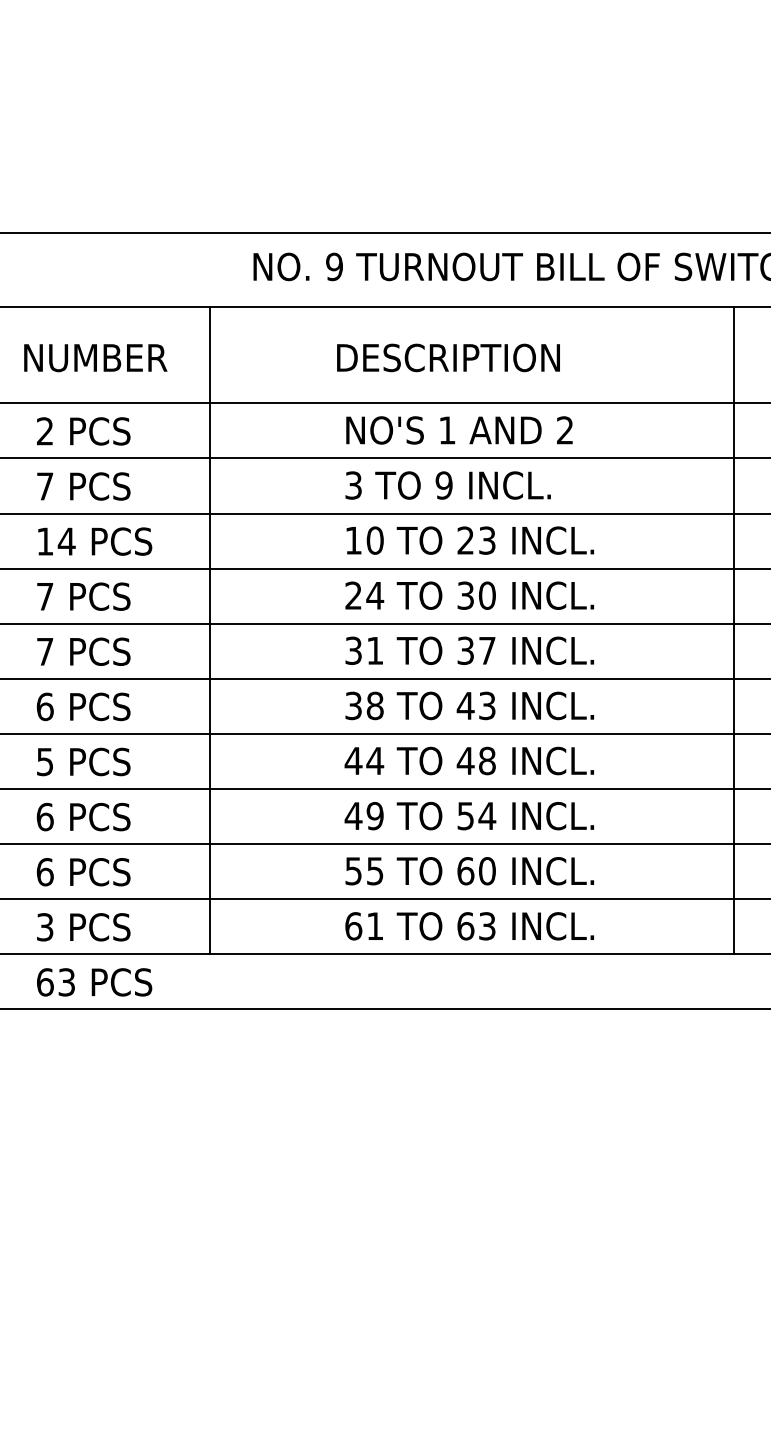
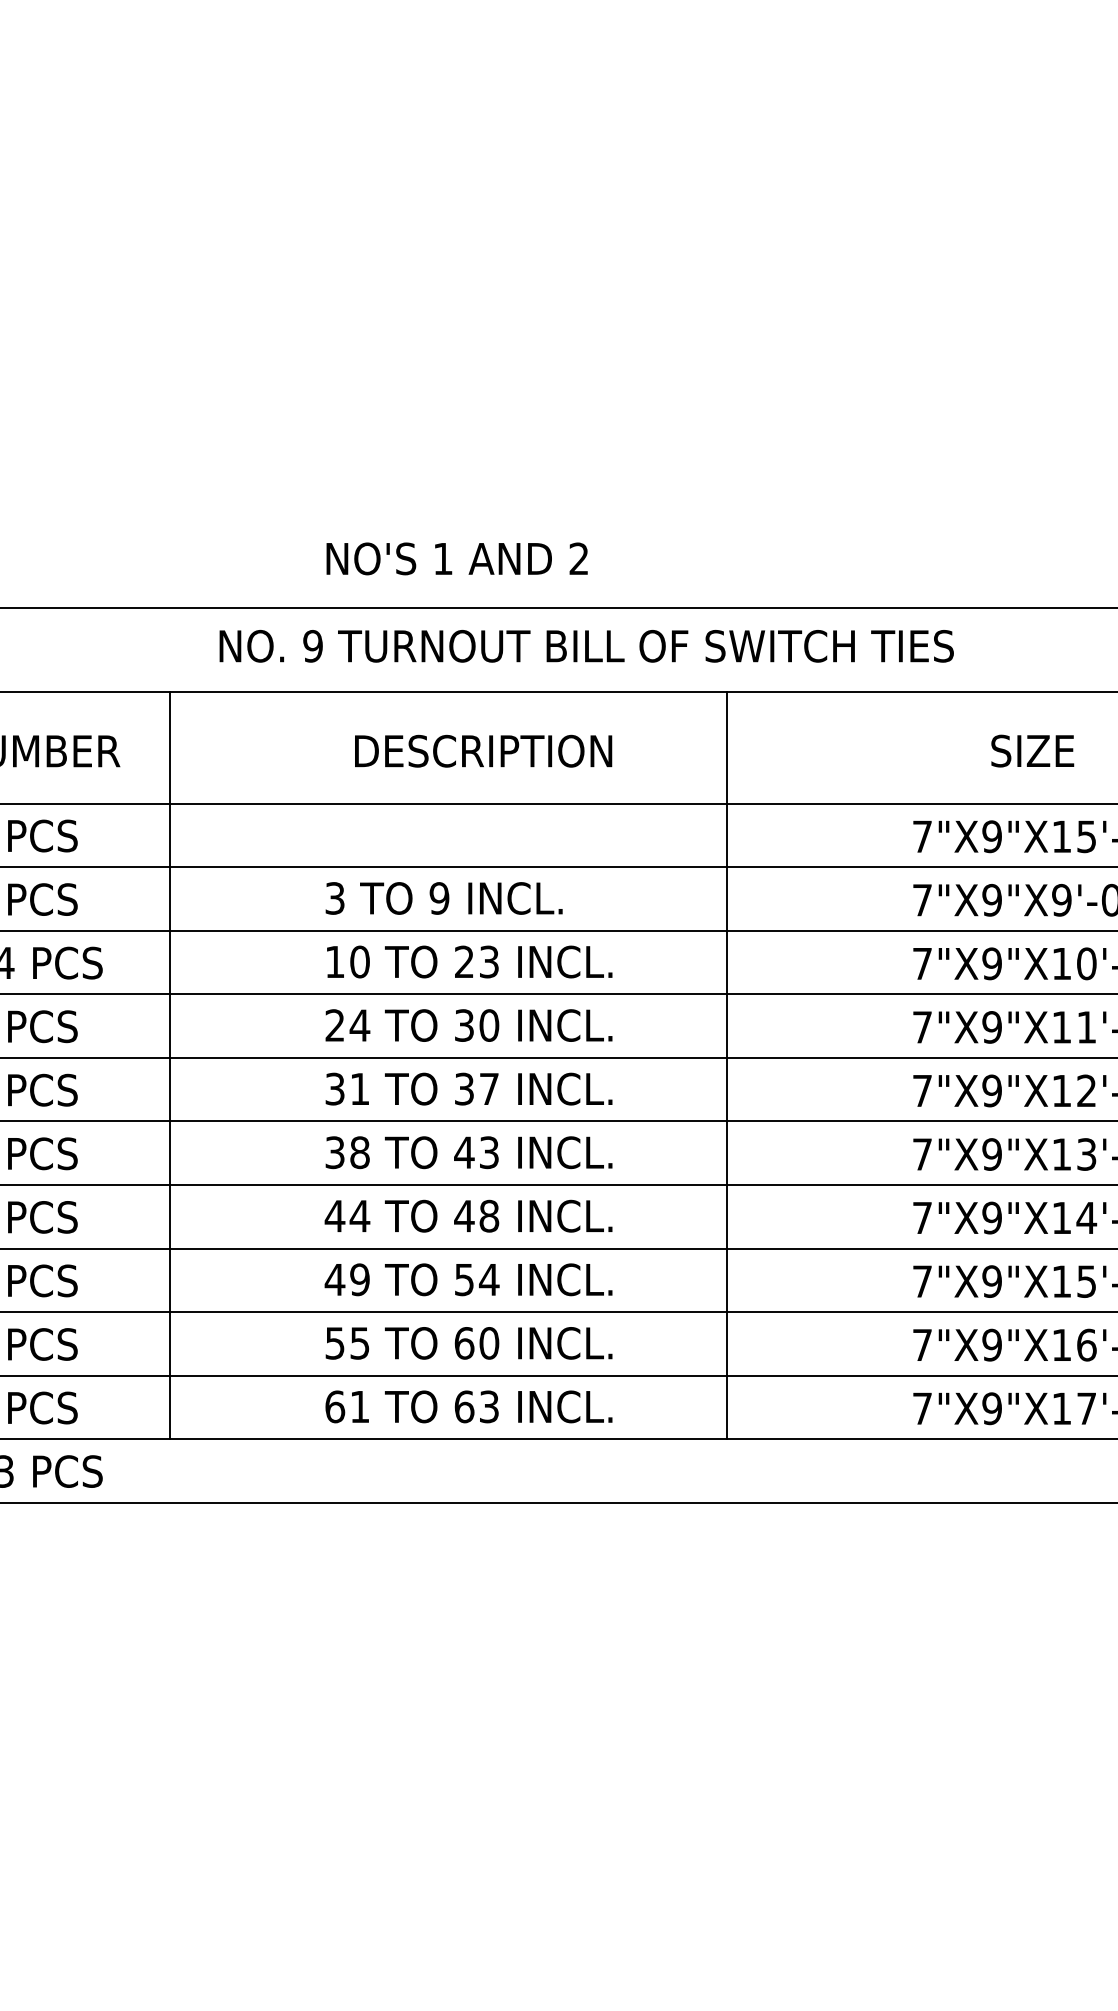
text: (448, 357) -> (483, 750), moved
text: (458, 430) -> (456, 558), moved
line: (733, 630) -> (727, 1065), moved

